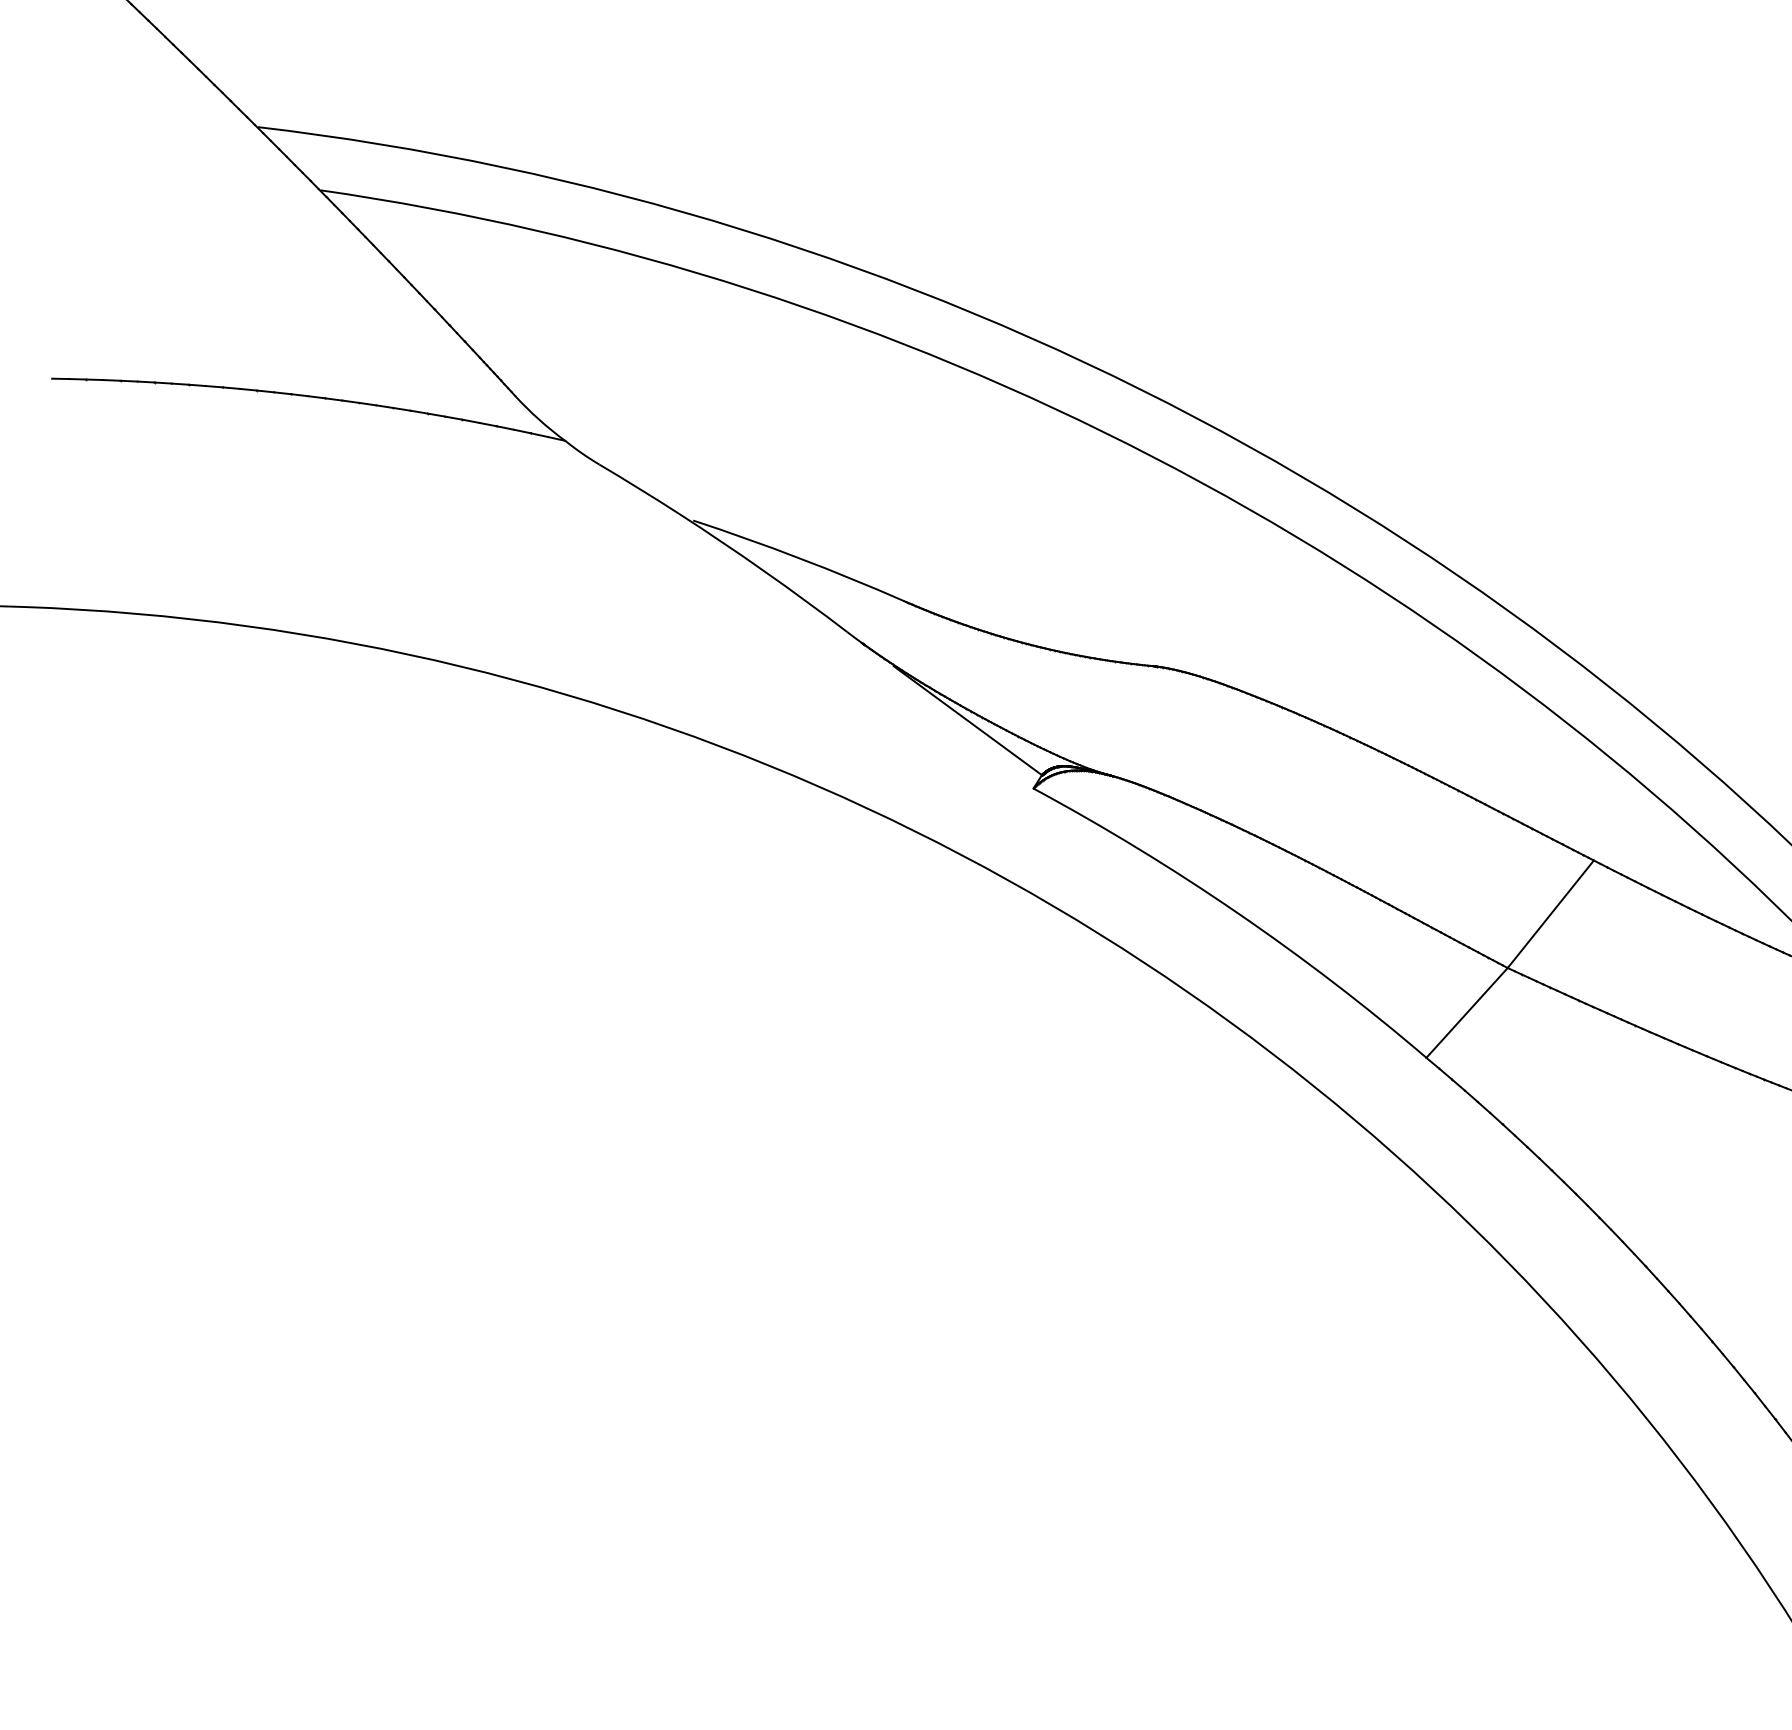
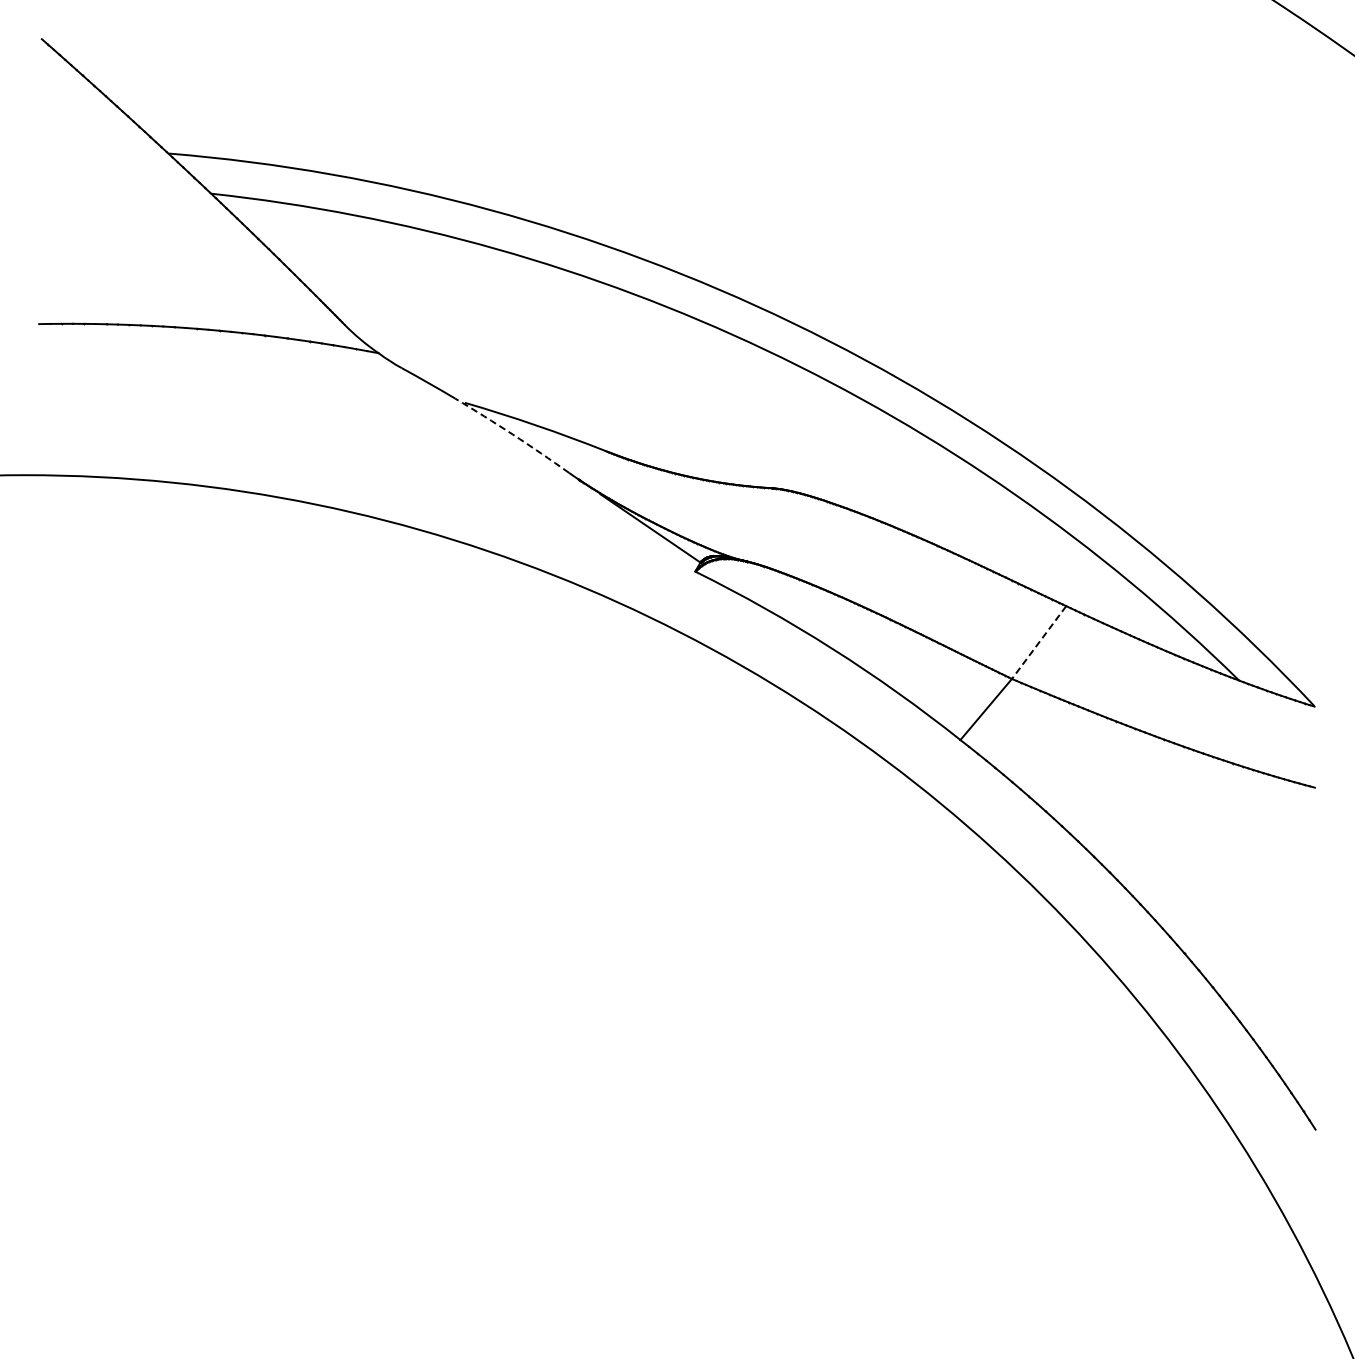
arc: (763, 571) -> (512, 434), solid -> dashed
line: (1549, 914) -> (1038, 642), solid -> dashed

